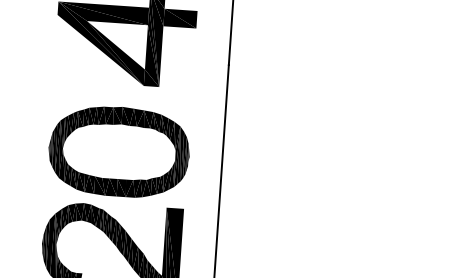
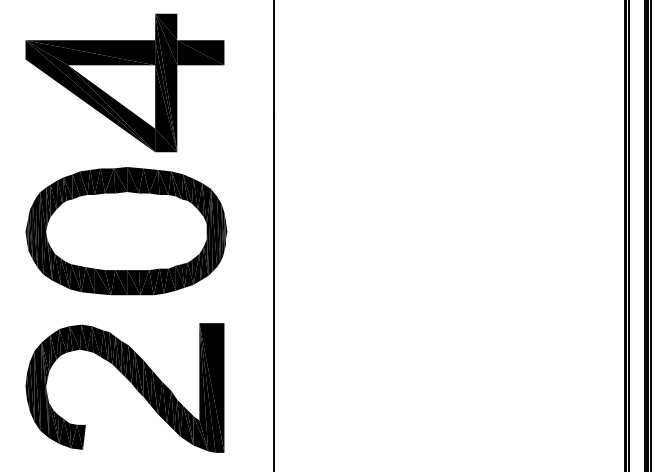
part: (119, 151) -> (126, 231), moved

